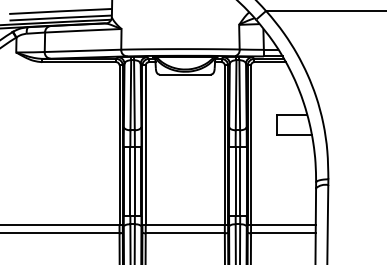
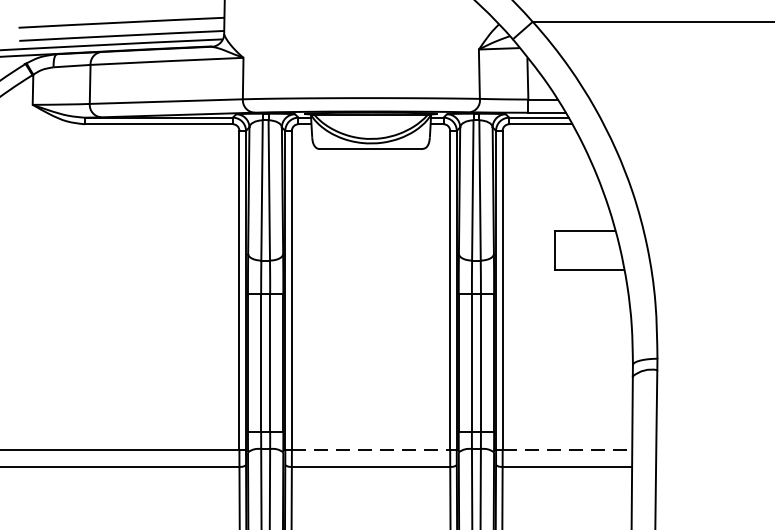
line: (185, 224) -> (371, 449), solid -> dashed
line: (283, 224) -> (567, 449), solid -> dashed

